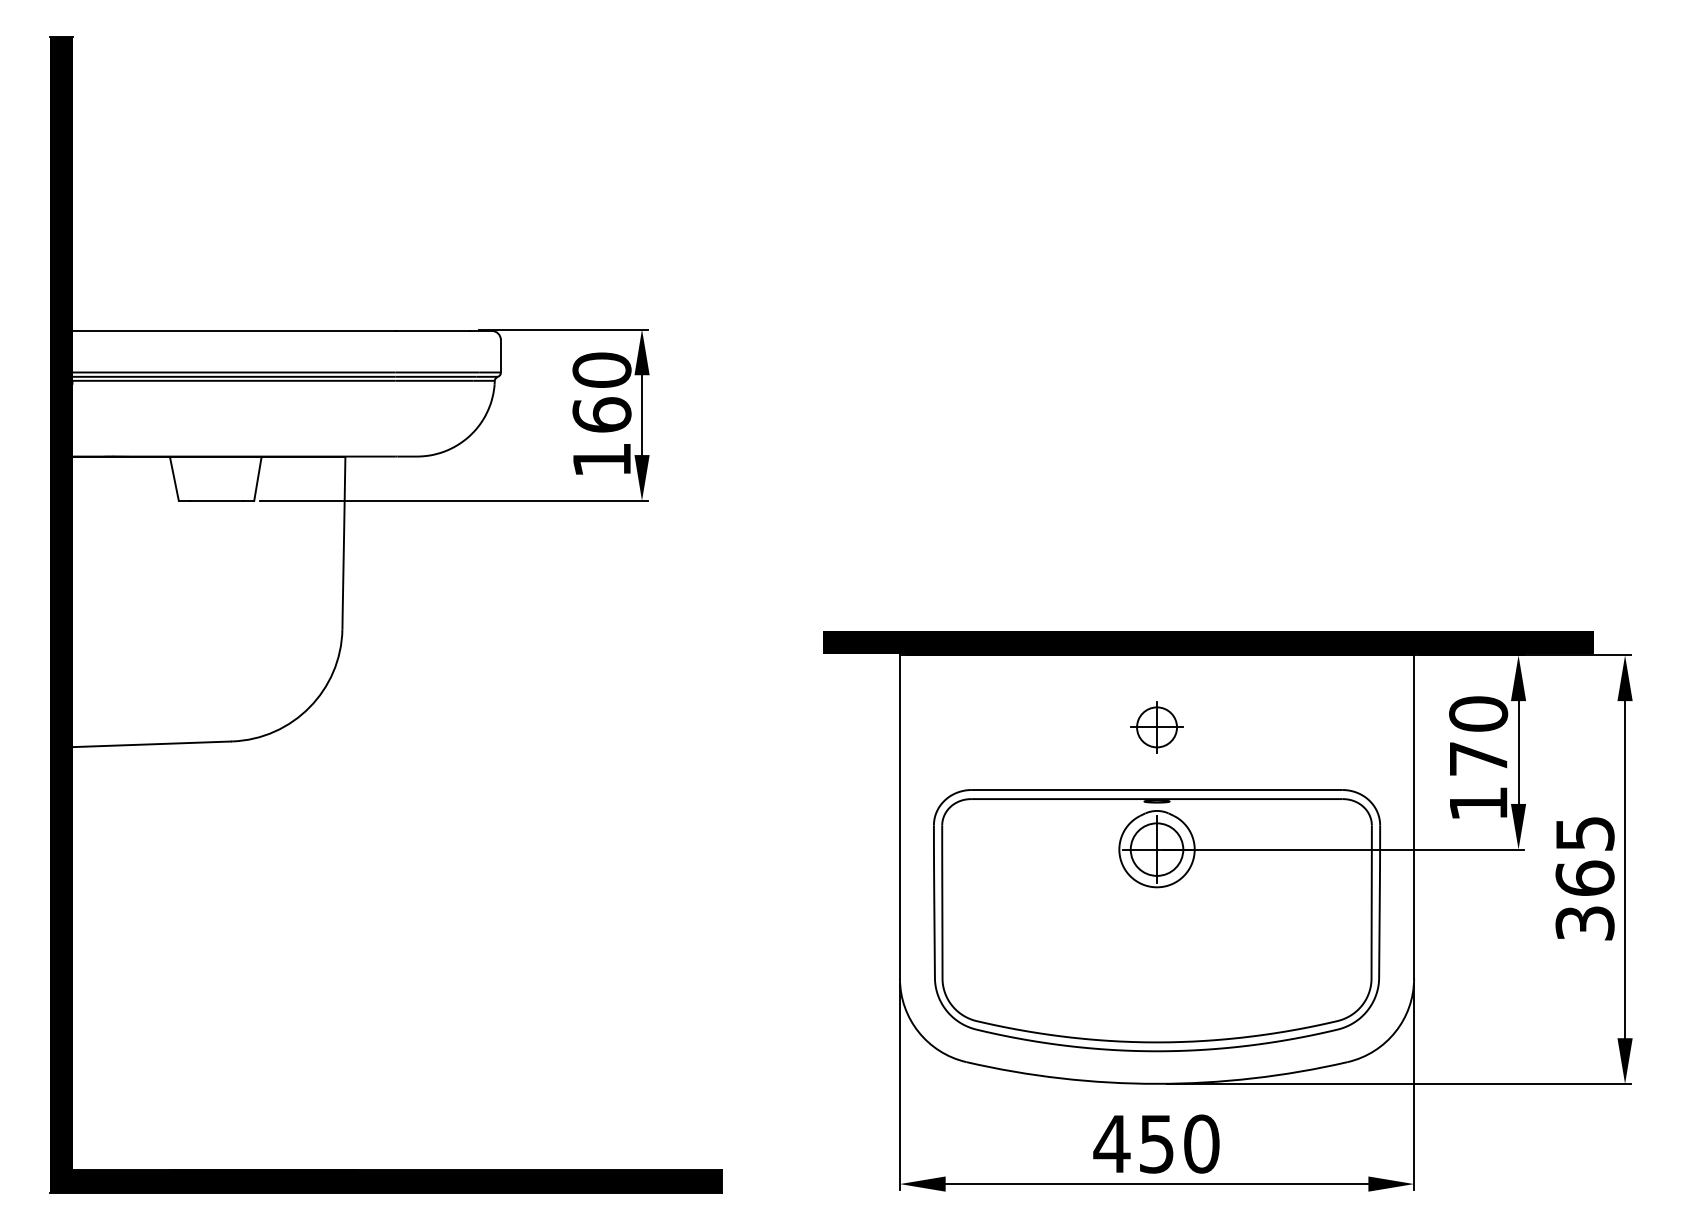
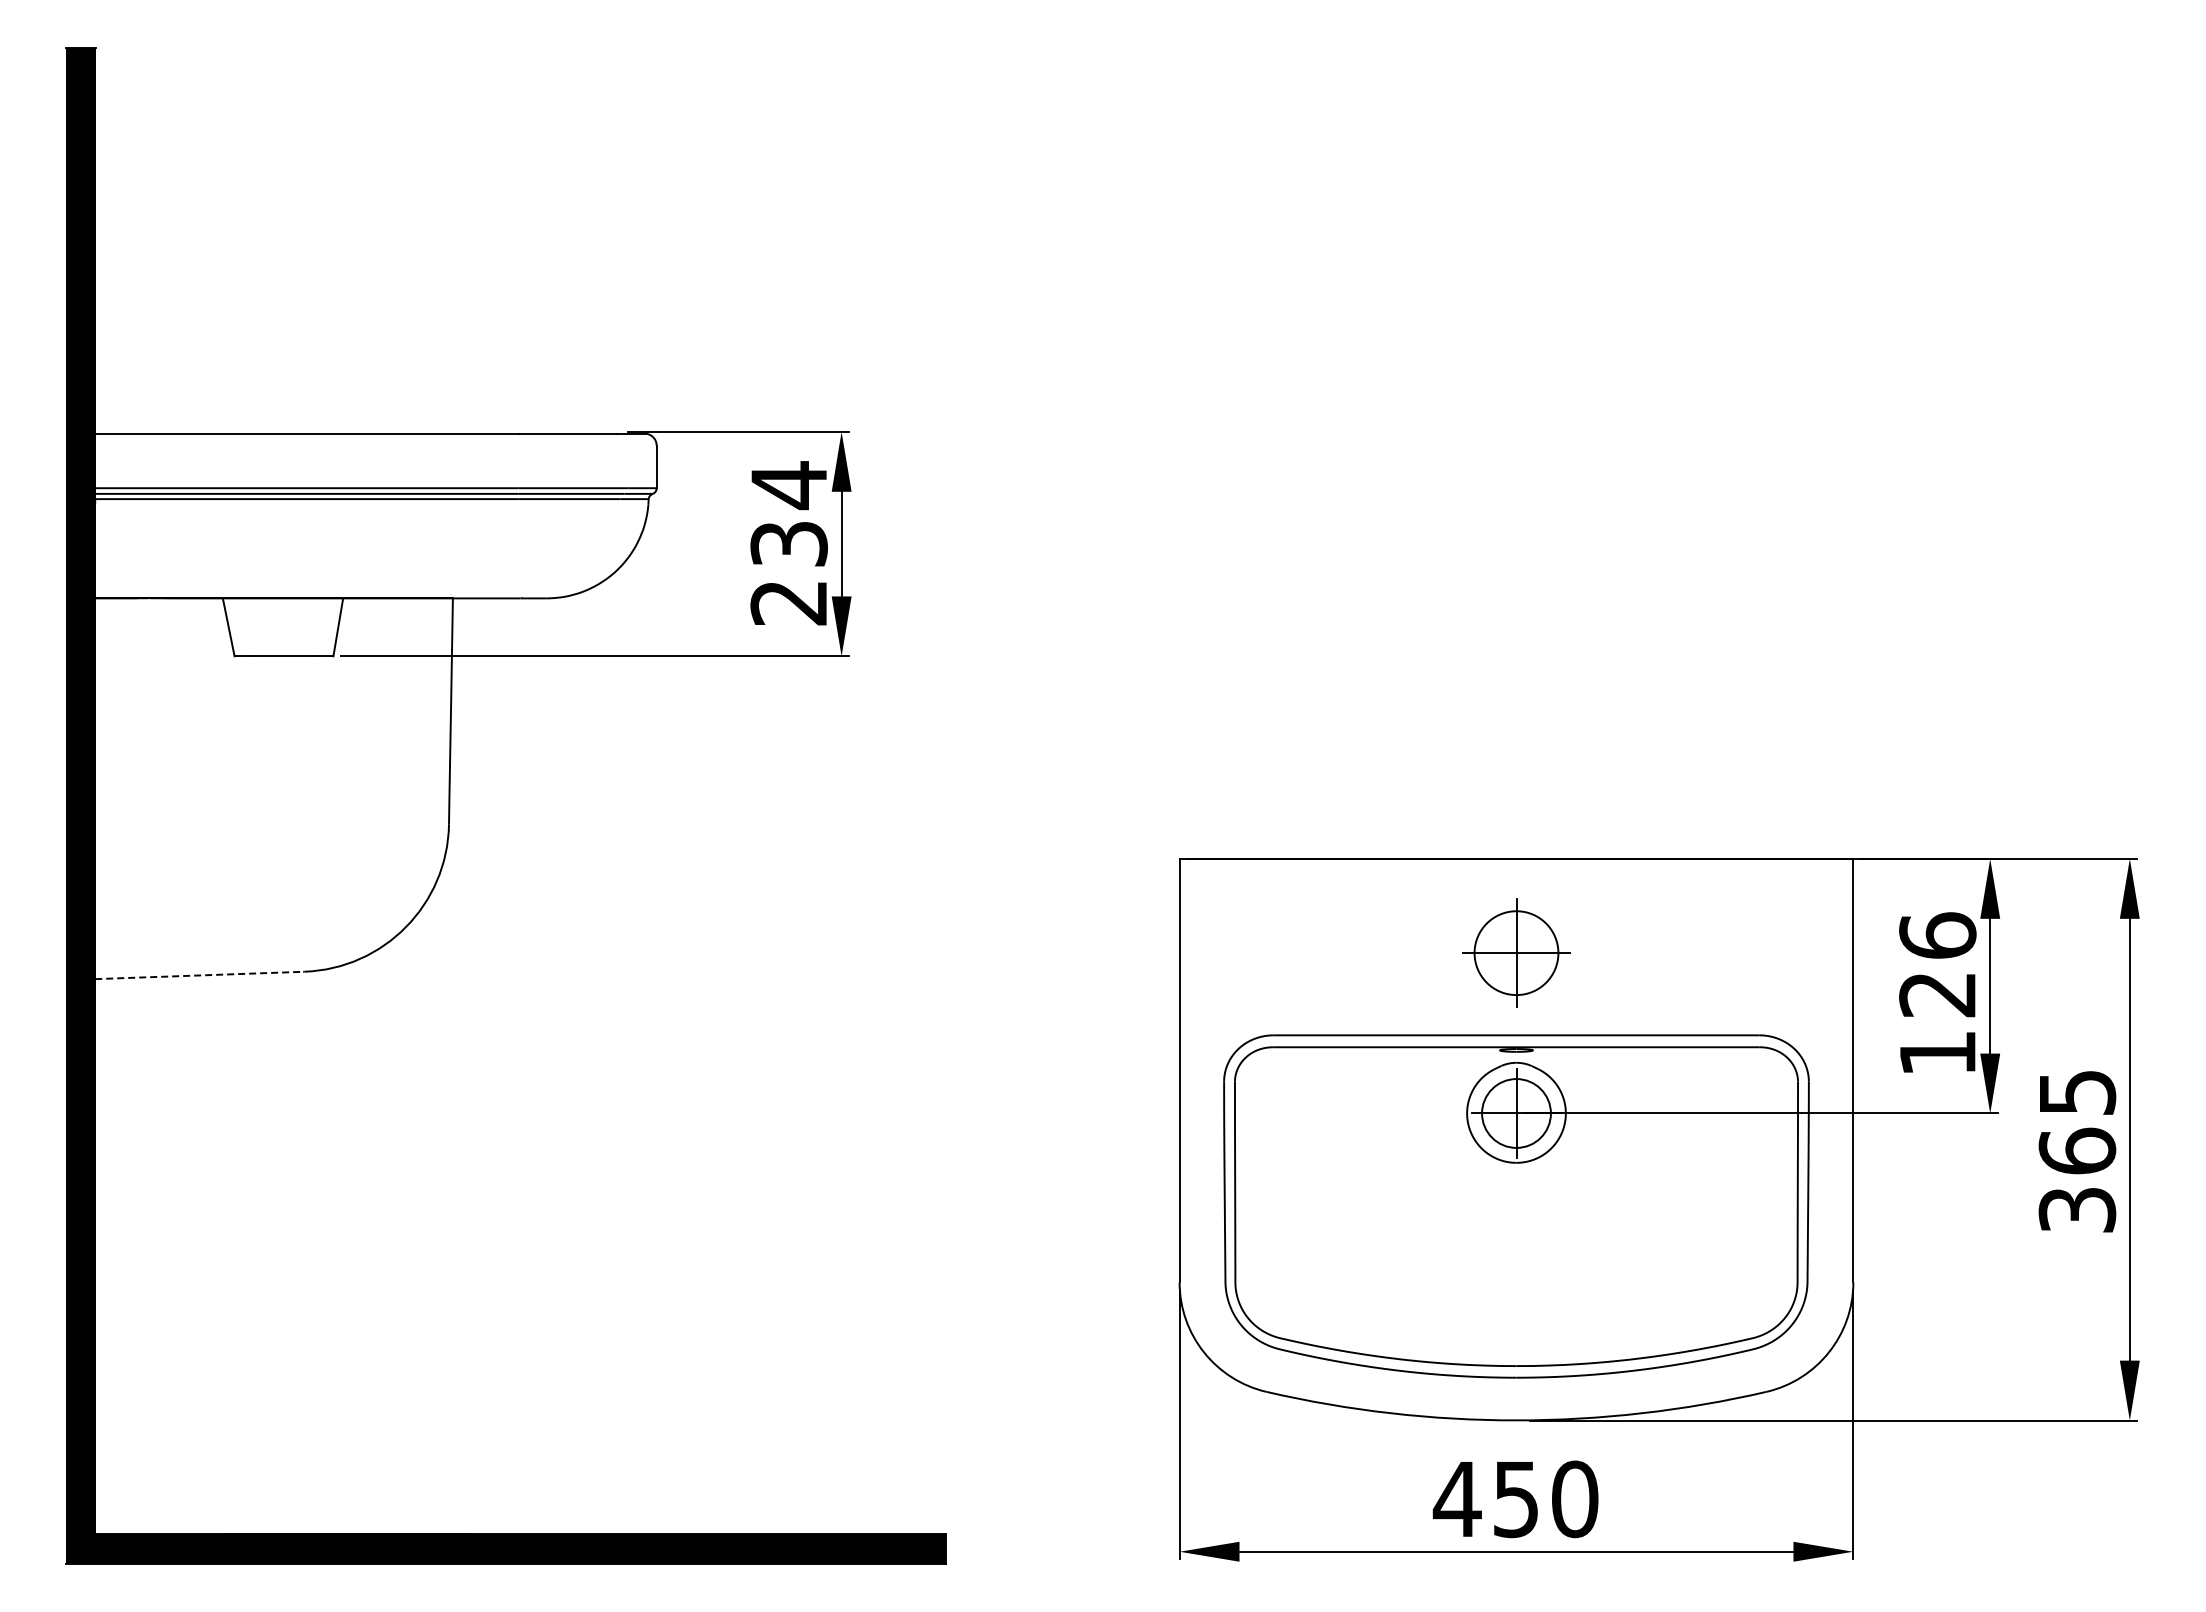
text: (601, 414) -> (788, 543), 160 -> 234
fill: (1208, 642) -> (1583, 842), removed
part: (1157, 727) -> (1516, 953), size x1.6
text: (1478, 735) -> (1937, 964), 170 -> 126
line: (152, 744) -> (199, 975), solid -> dashed

